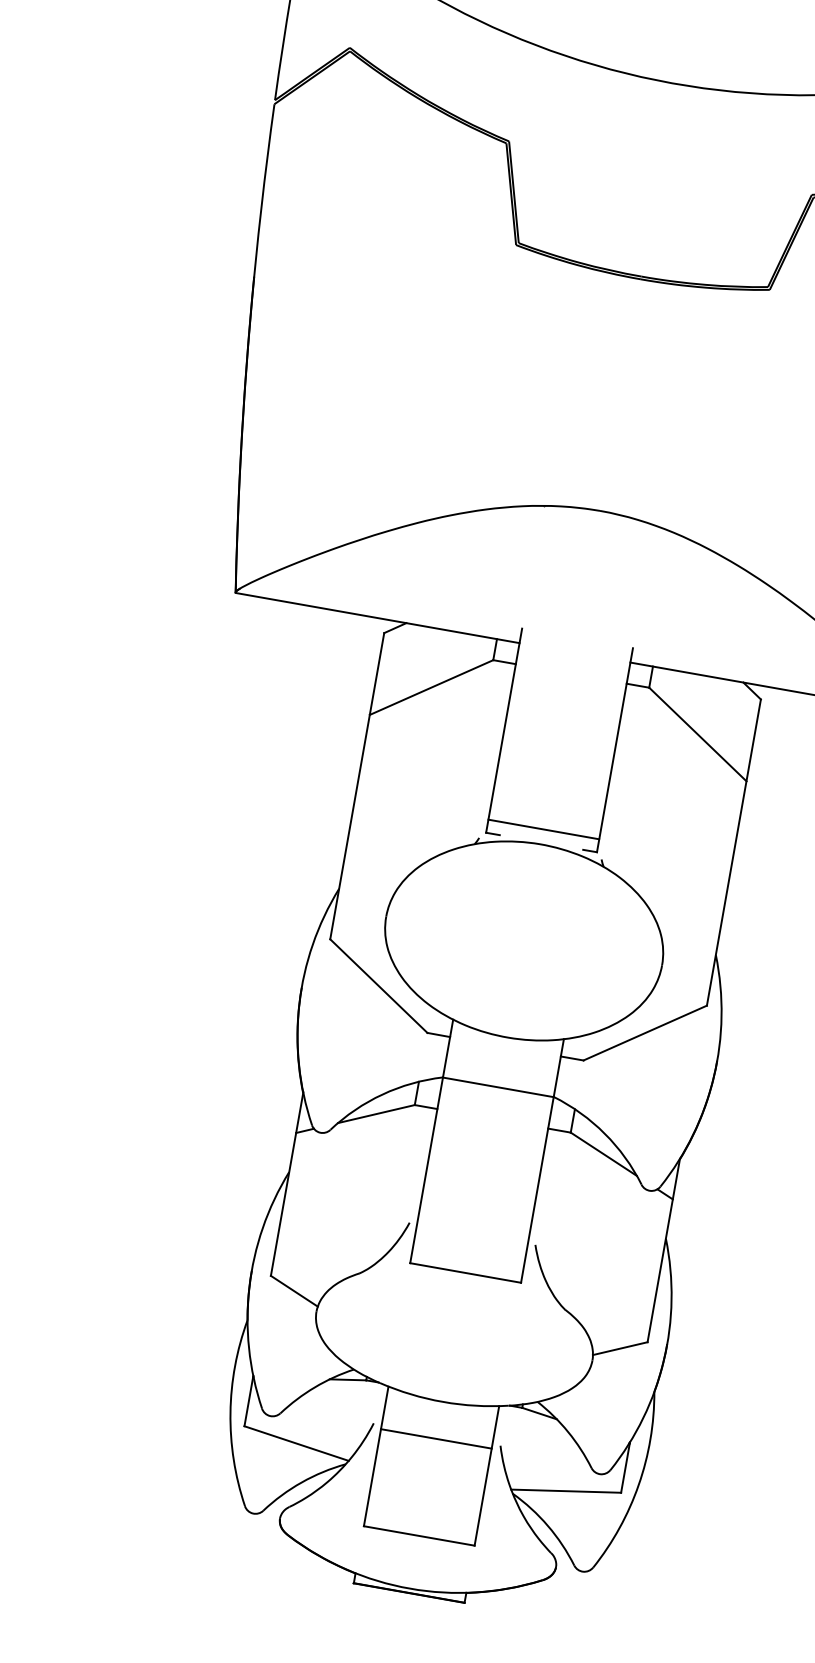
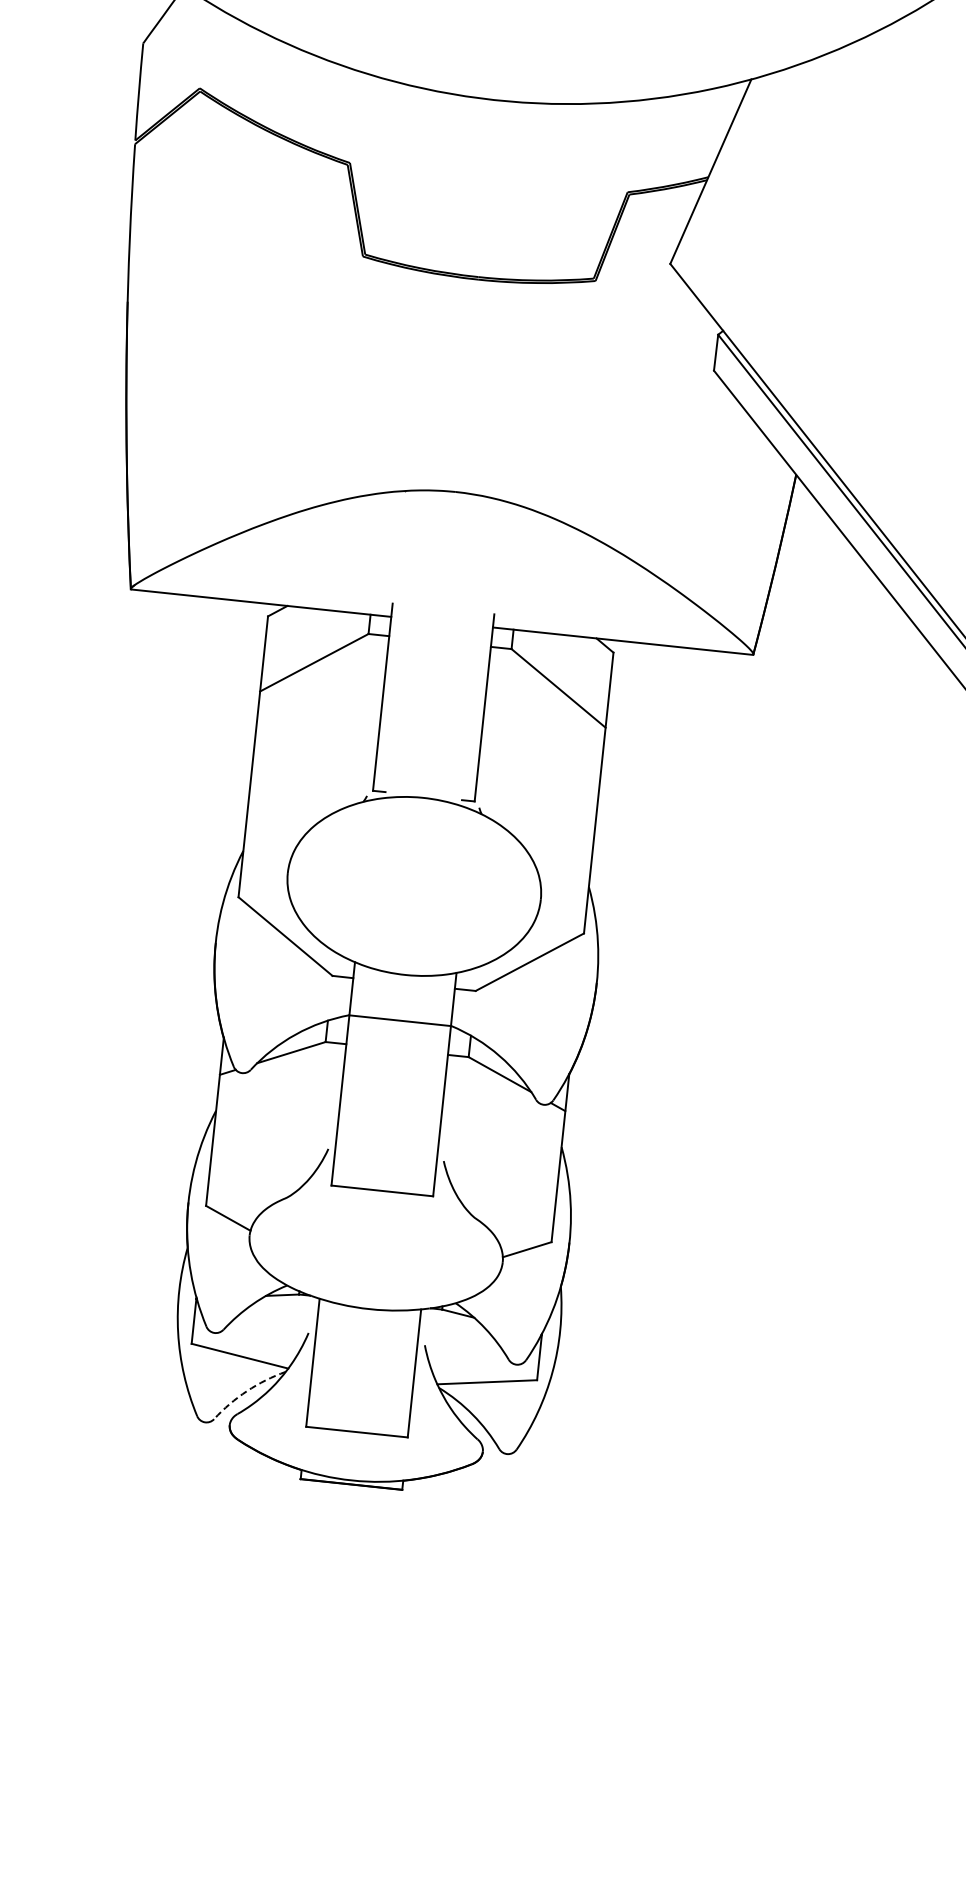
line: (543, 828) -> (424, 783), removed
line: (436, 1438) -> (366, 1342), removed
arc: (302, 1482) -> (247, 1391), solid -> dashed

